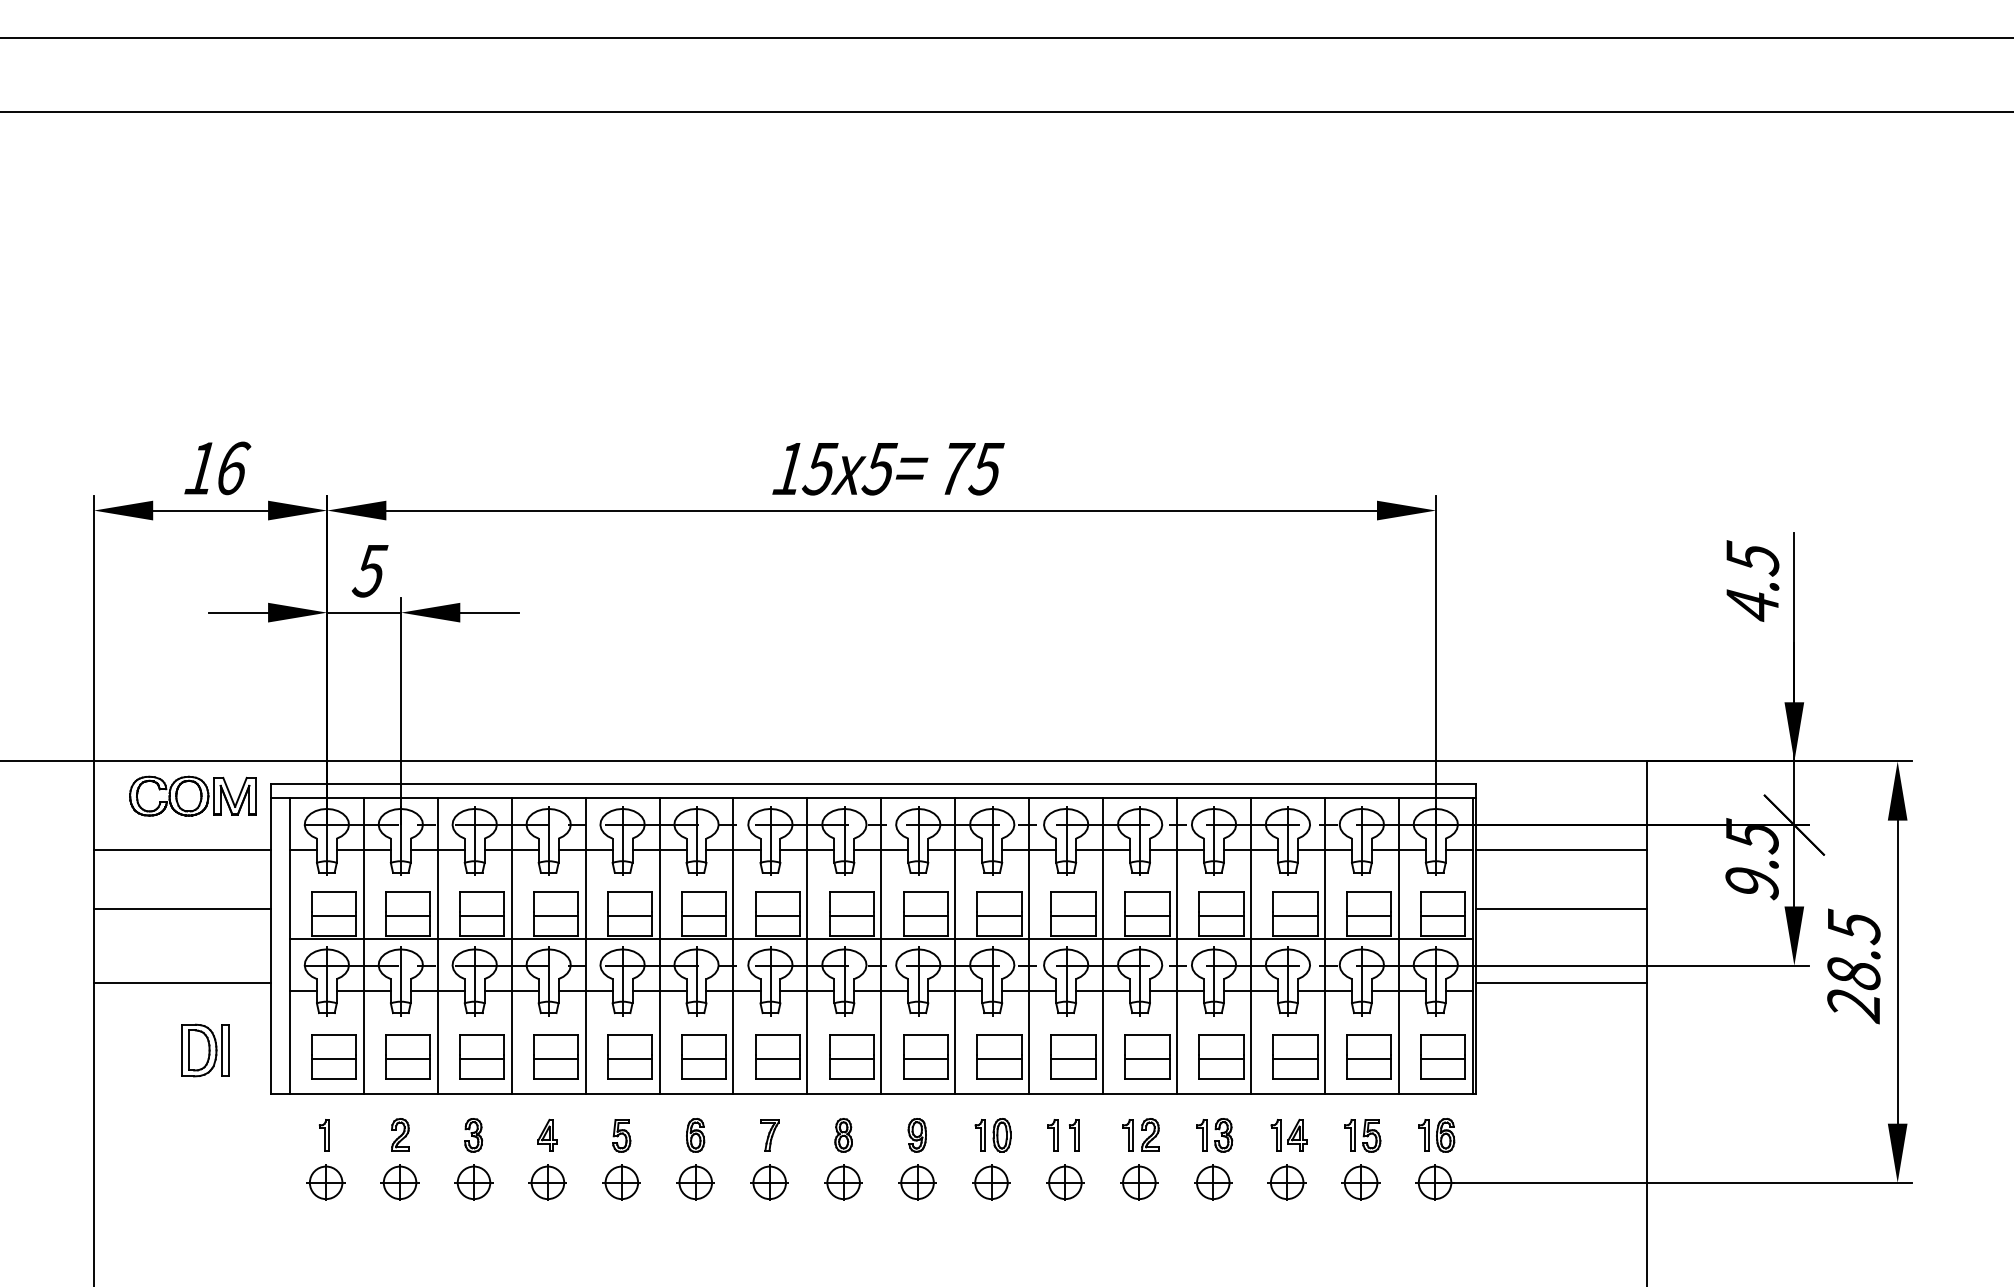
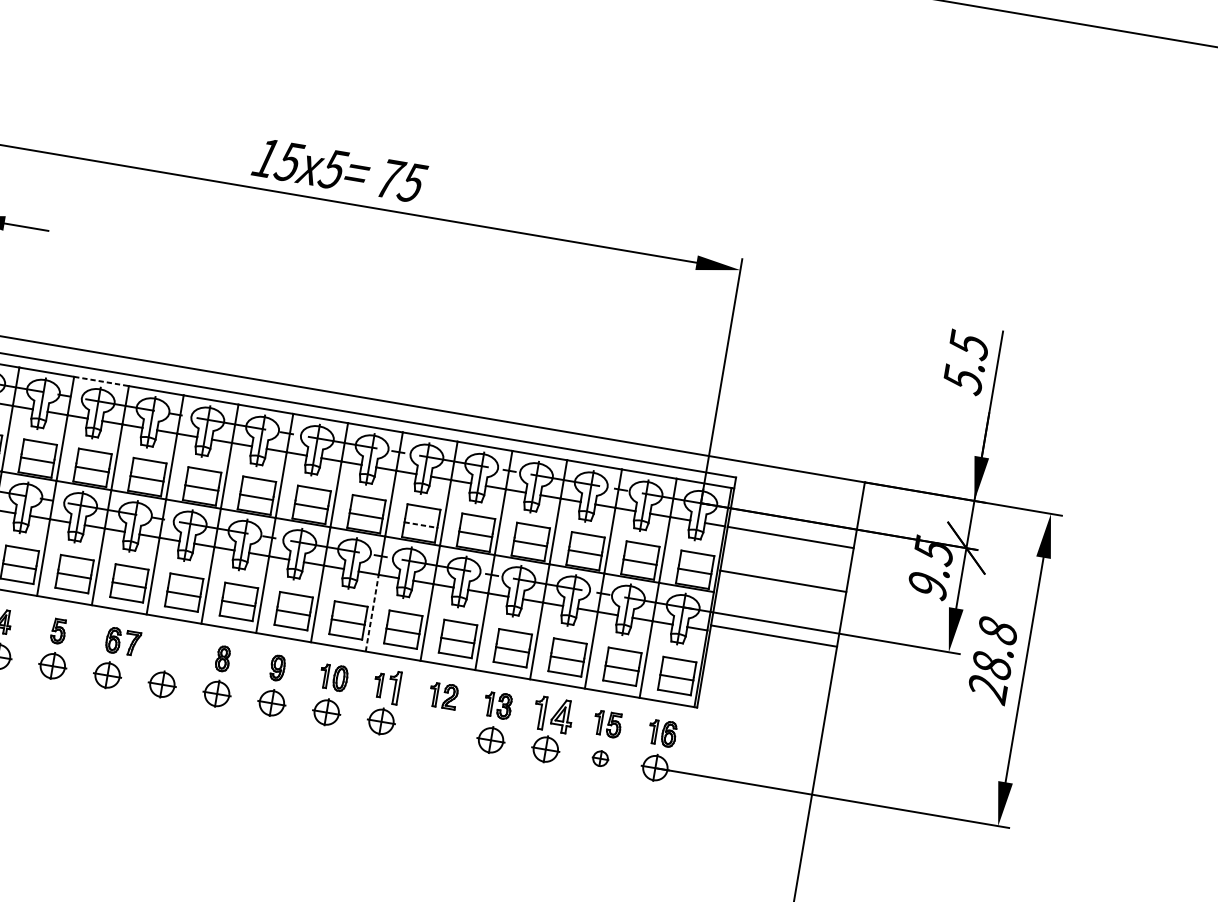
text: (1752, 605) -> (962, 380), 4.5 -> 5.5
line: (622, 798) -> (101, 381), solid -> dashed
line: (1074, 915) -> (421, 524), solid -> dashed
text: (1853, 926) -> (997, 630), 28.5 -> 28.8
line: (1029, 1042) -> (372, 613), solid -> dashed
part: (1288, 1134) -> (552, 713), size x1.4
part: (769, 1135) -> (132, 643), moved
part: (1074, 1135) -> (394, 687), size x1.4
part: (1139, 1182) -> (436, 730), removed
part: (1360, 1182) -> (600, 758), size x0.6

